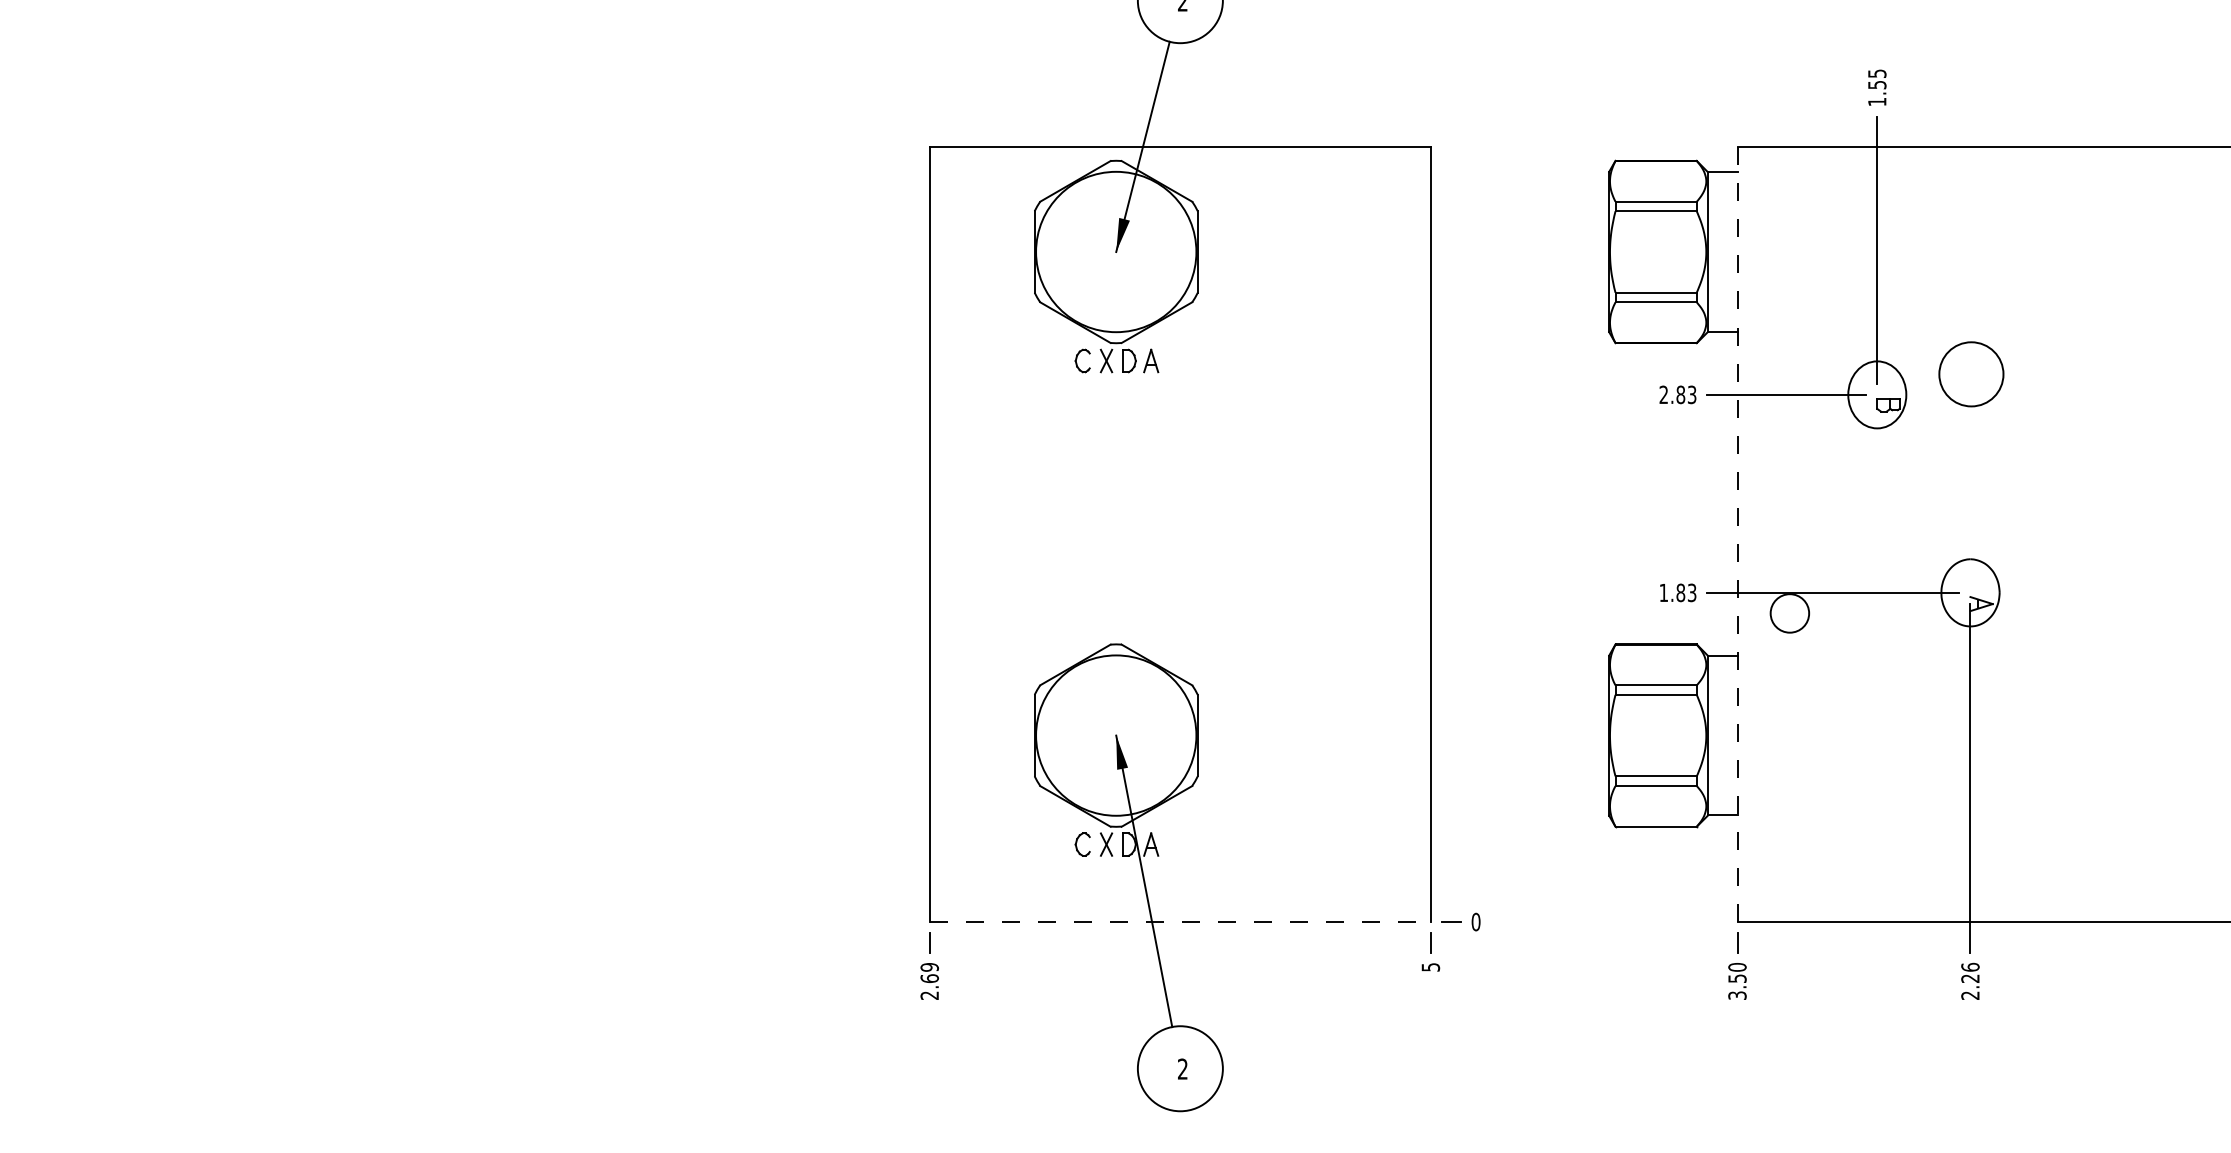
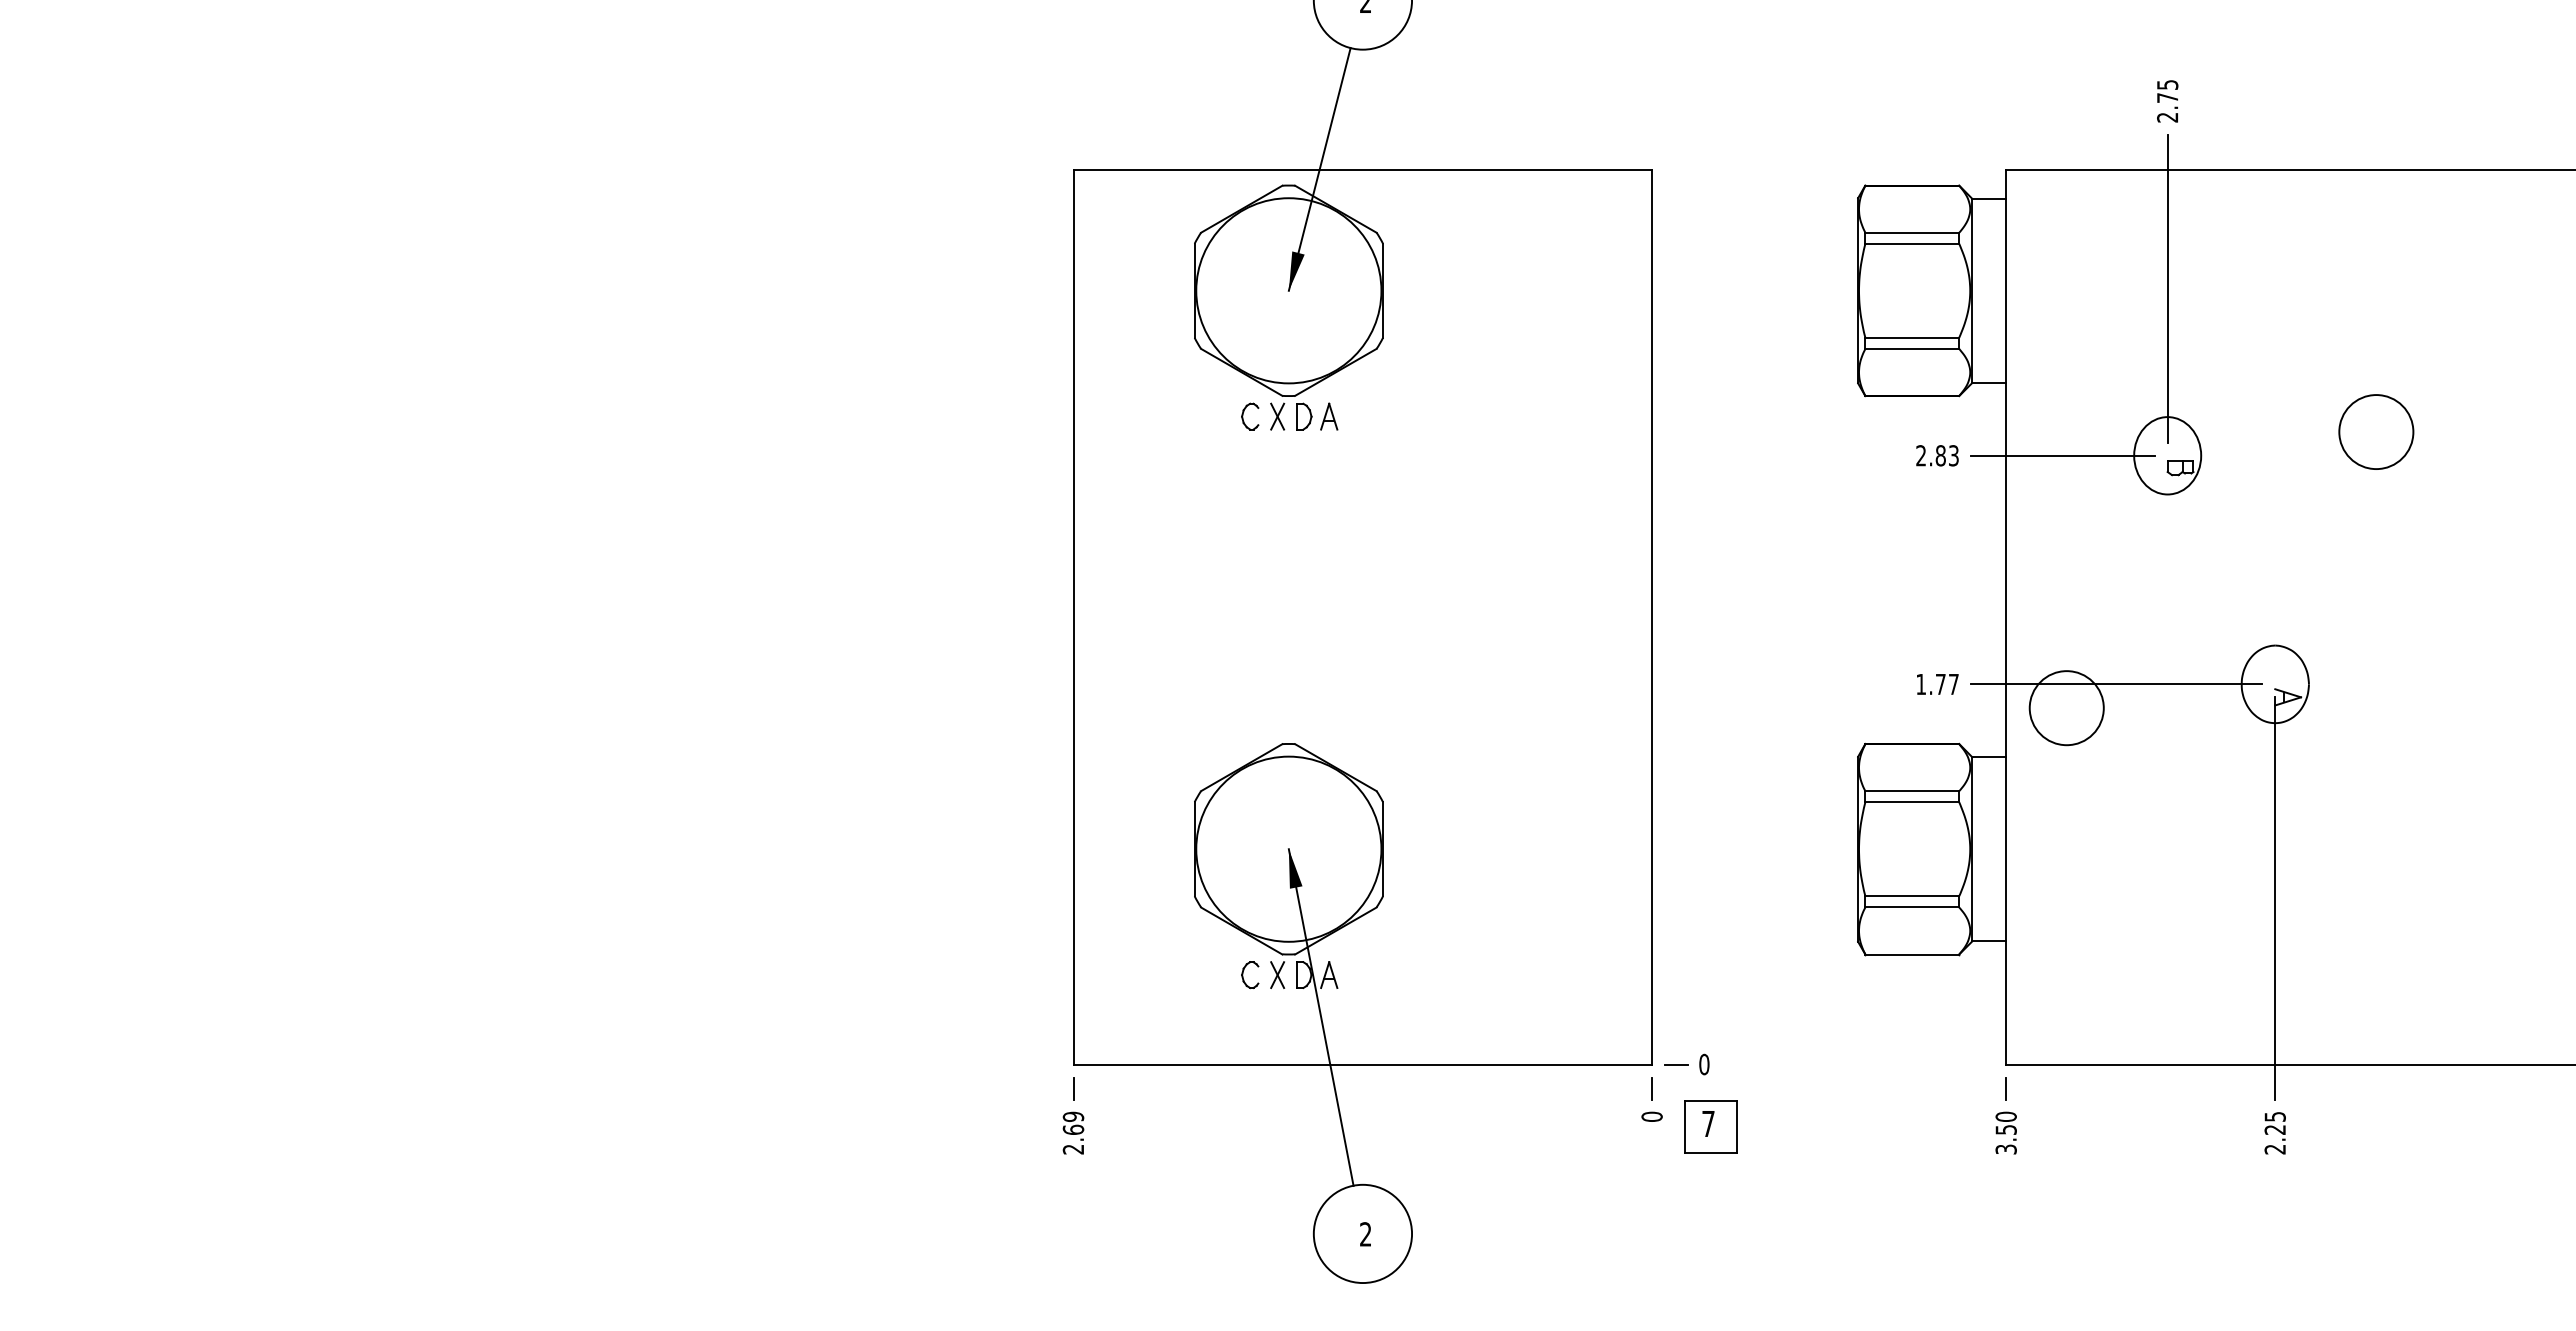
text: (1877, 93) -> (2167, 107), 1.55 -> 2.75
circle: (1971, 373) -> (2376, 431), moved
line: (1737, 534) -> (2006, 616), dashed -> solid
text: (1685, 592) -> (1946, 684), 1.83 -> 1.77
circle: (1789, 613) -> (2066, 708), size x1.67
line: (1180, 922) -> (1363, 1064), dashed -> solid
text: (1430, 967) -> (1651, 1116), 5 -> 0
text: (1969, 967) -> (2274, 1116), 2.26 -> 2.25
part: (1481, 975) -> (1710, 1126), added

